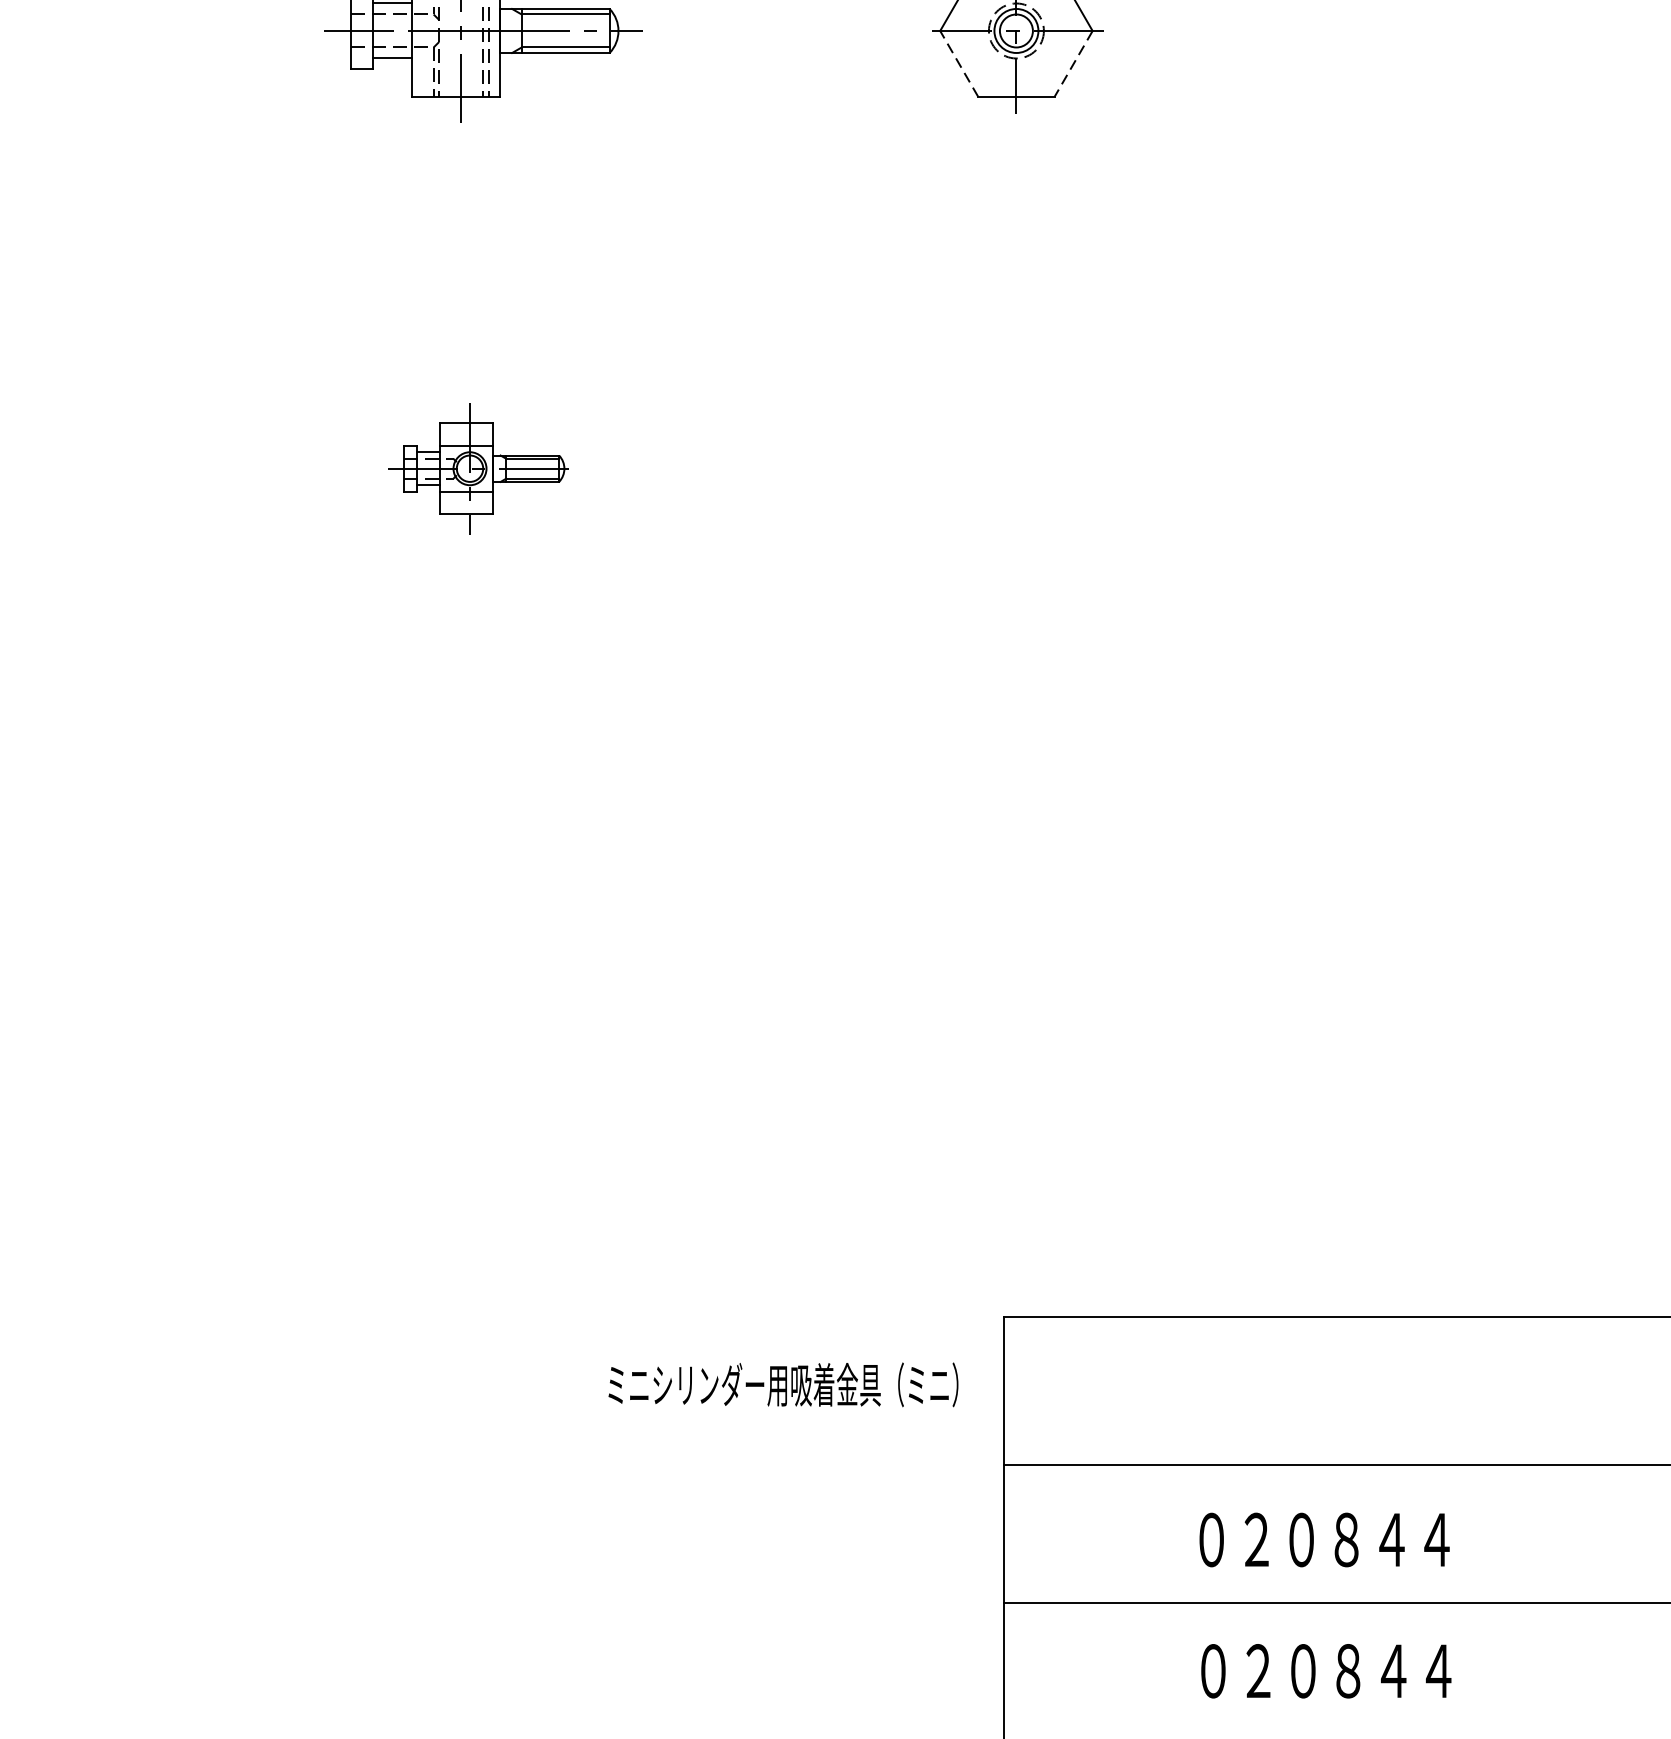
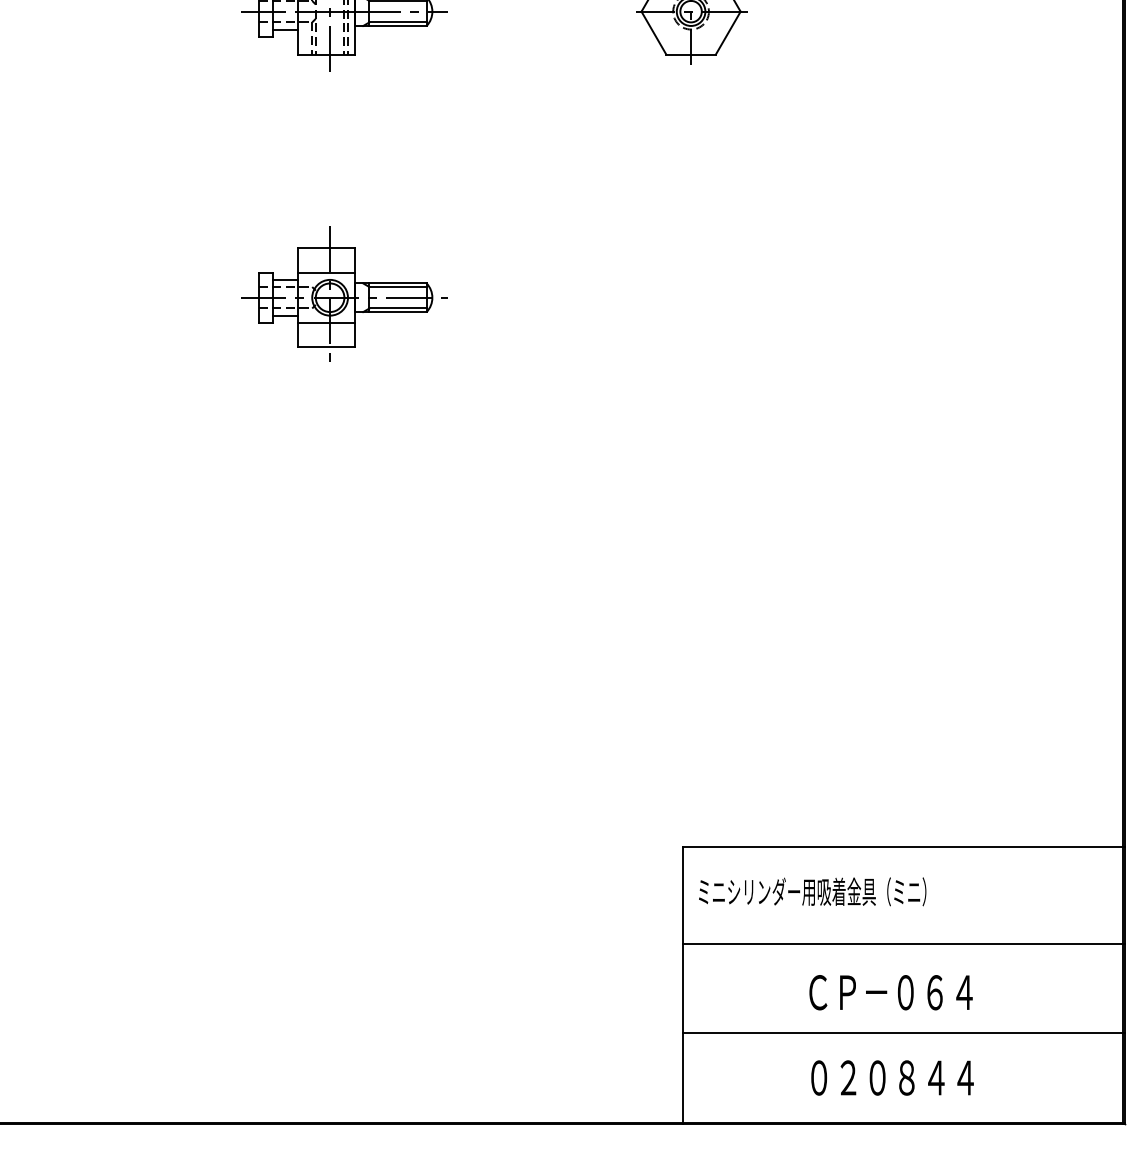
line: (958, 64) -> (653, 33), dashed -> solid
line: (1073, 64) -> (728, 33), dashed -> solid
part: (483, 464) -> (344, 293), size x1.67
text: (783, 1384) -> (812, 891), moved
text: (1301, 1539) -> (876, 992), ０２０８４４ -> ＣＰ－０６４

